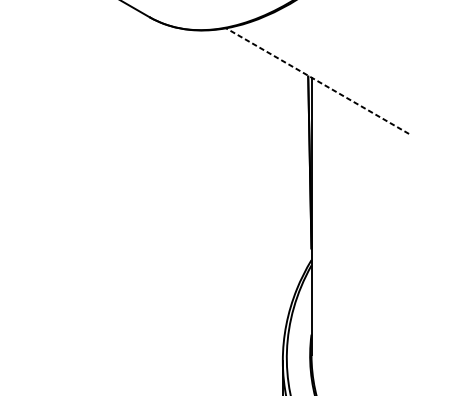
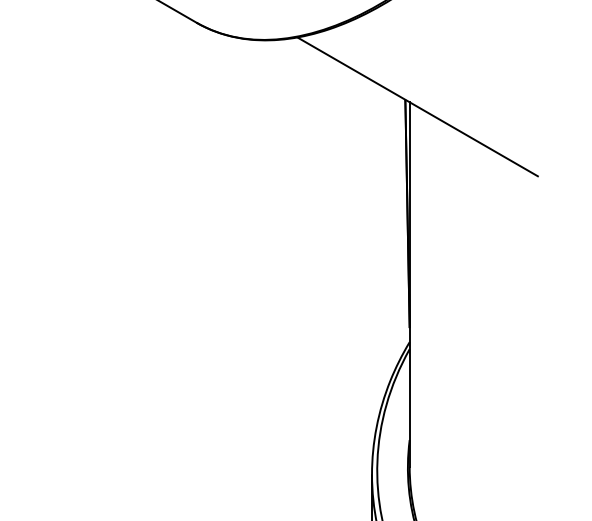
line: (317, 80) -> (417, 106), dashed -> solid

